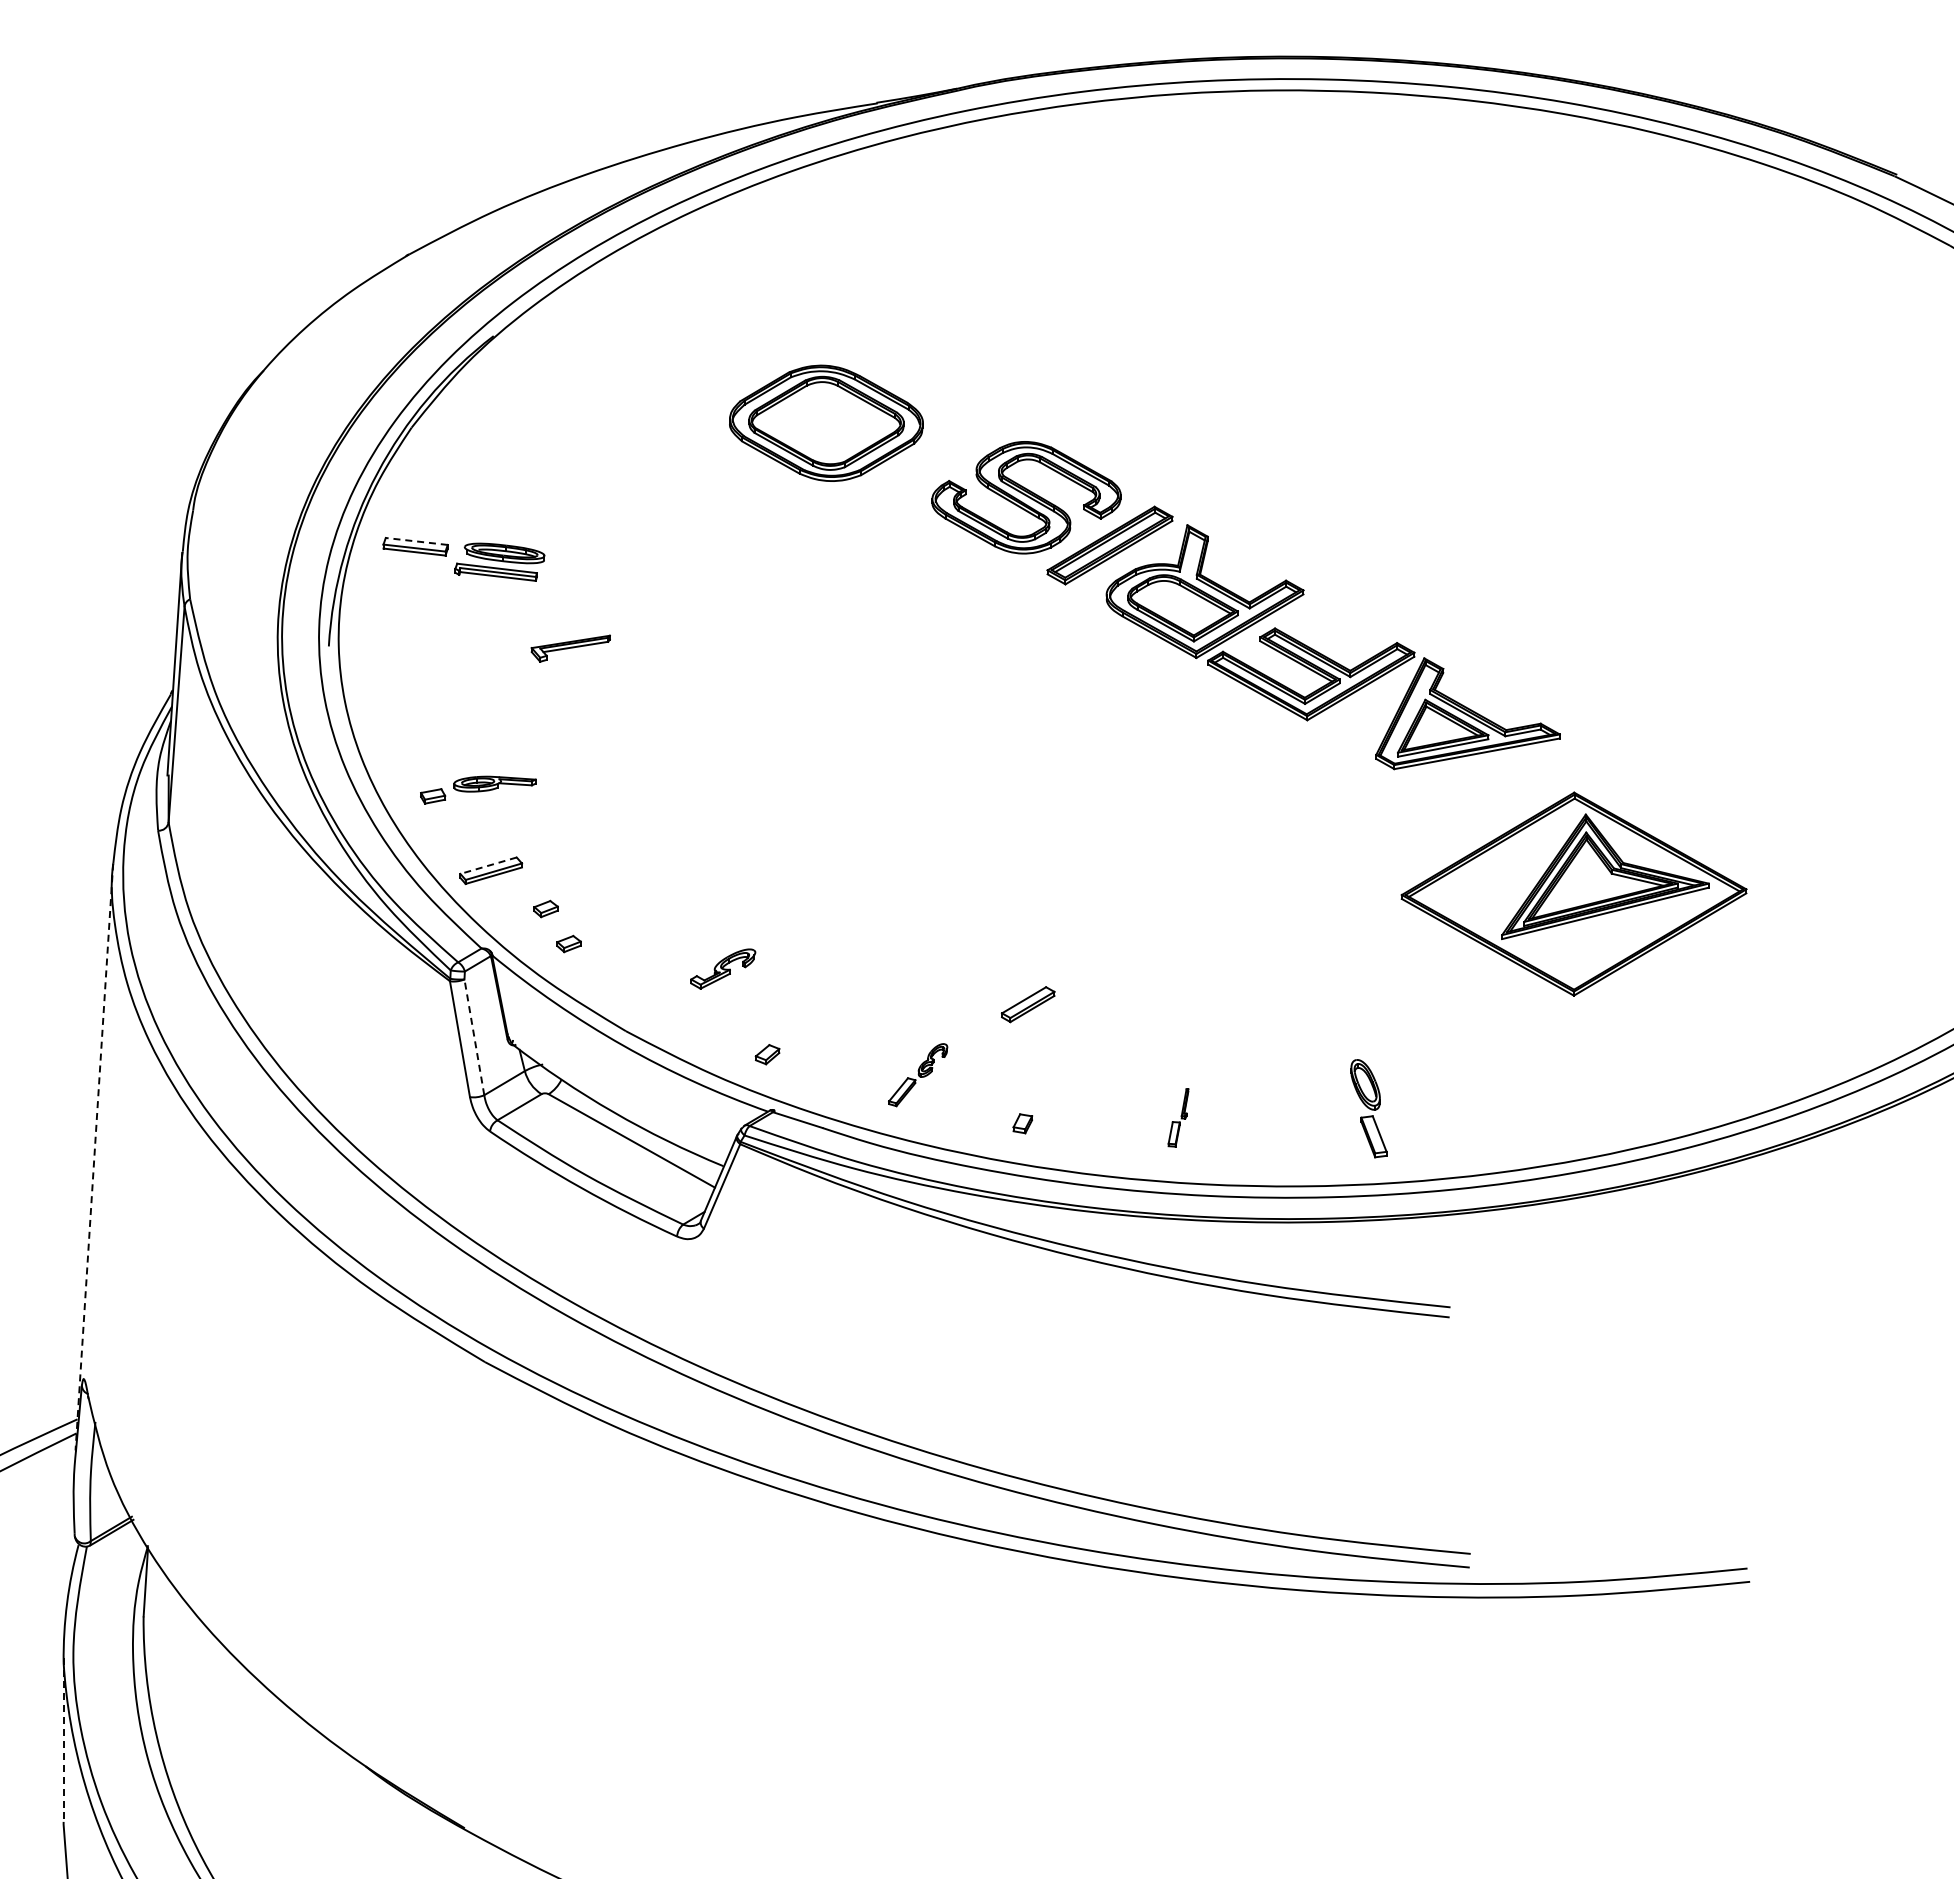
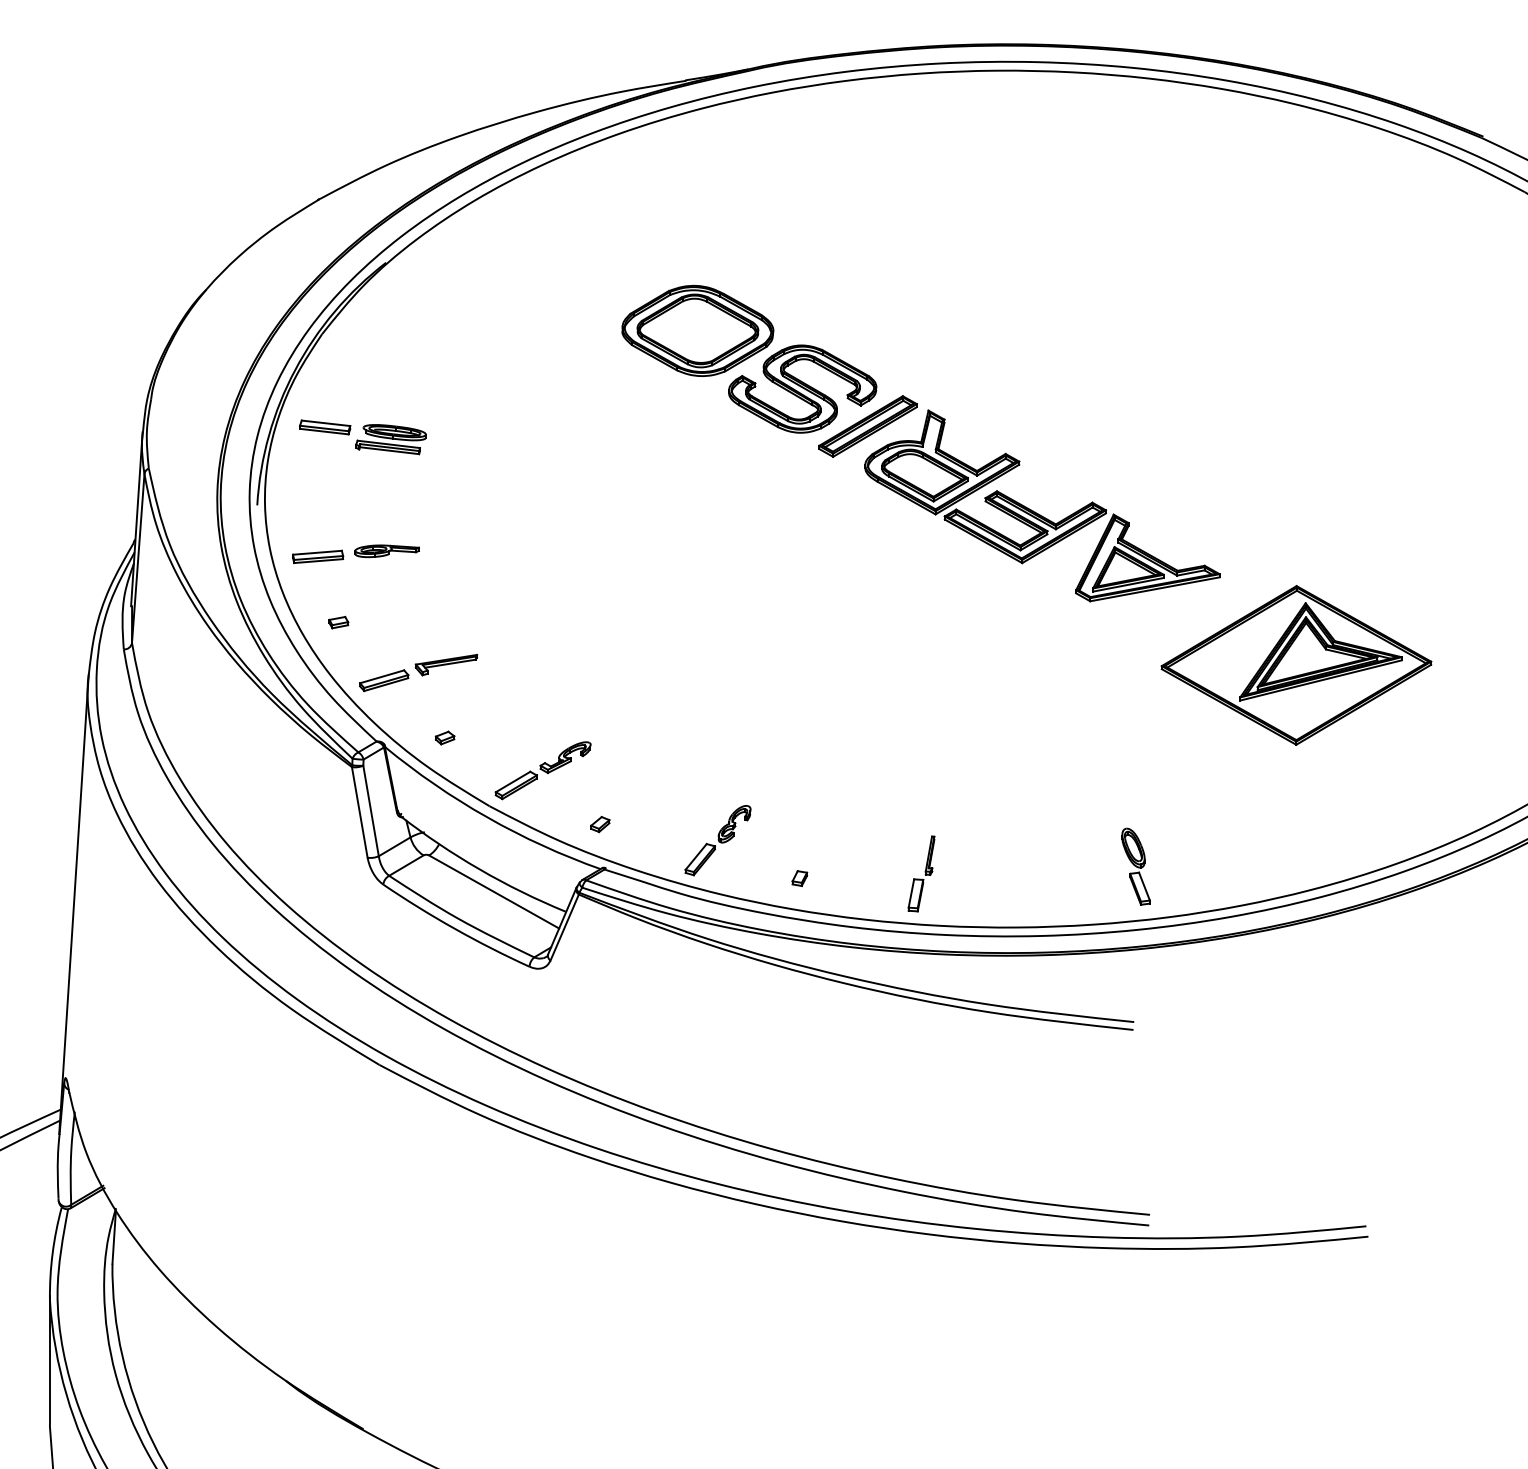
part: (826, 422) -> (697, 330), moved
line: (416, 541) -> (325, 423), dashed -> solid
part: (570, 648) -> (446, 664), moved
part: (406, 712) -> (317, 557), added
part: (494, 783) -> (386, 550), moved
line: (488, 865) -> (382, 676), dashed -> solid
part: (1573, 893) -> (1296, 664), moved
part: (545, 908) -> (426, 710), removed
part: (1027, 1004) -> (515, 785), moved
line: (474, 1037) -> (371, 811), dashed -> solid
part: (917, 1074) -> (717, 840), size x1.43
part: (1368, 1108) -> (1135, 866), moved
part: (1178, 1117) -> (921, 873), size x1.67
line: (94, 1157) -> (74, 904), dashed -> solid
line: (63, 1740) -> (49, 1360), dashed -> solid

